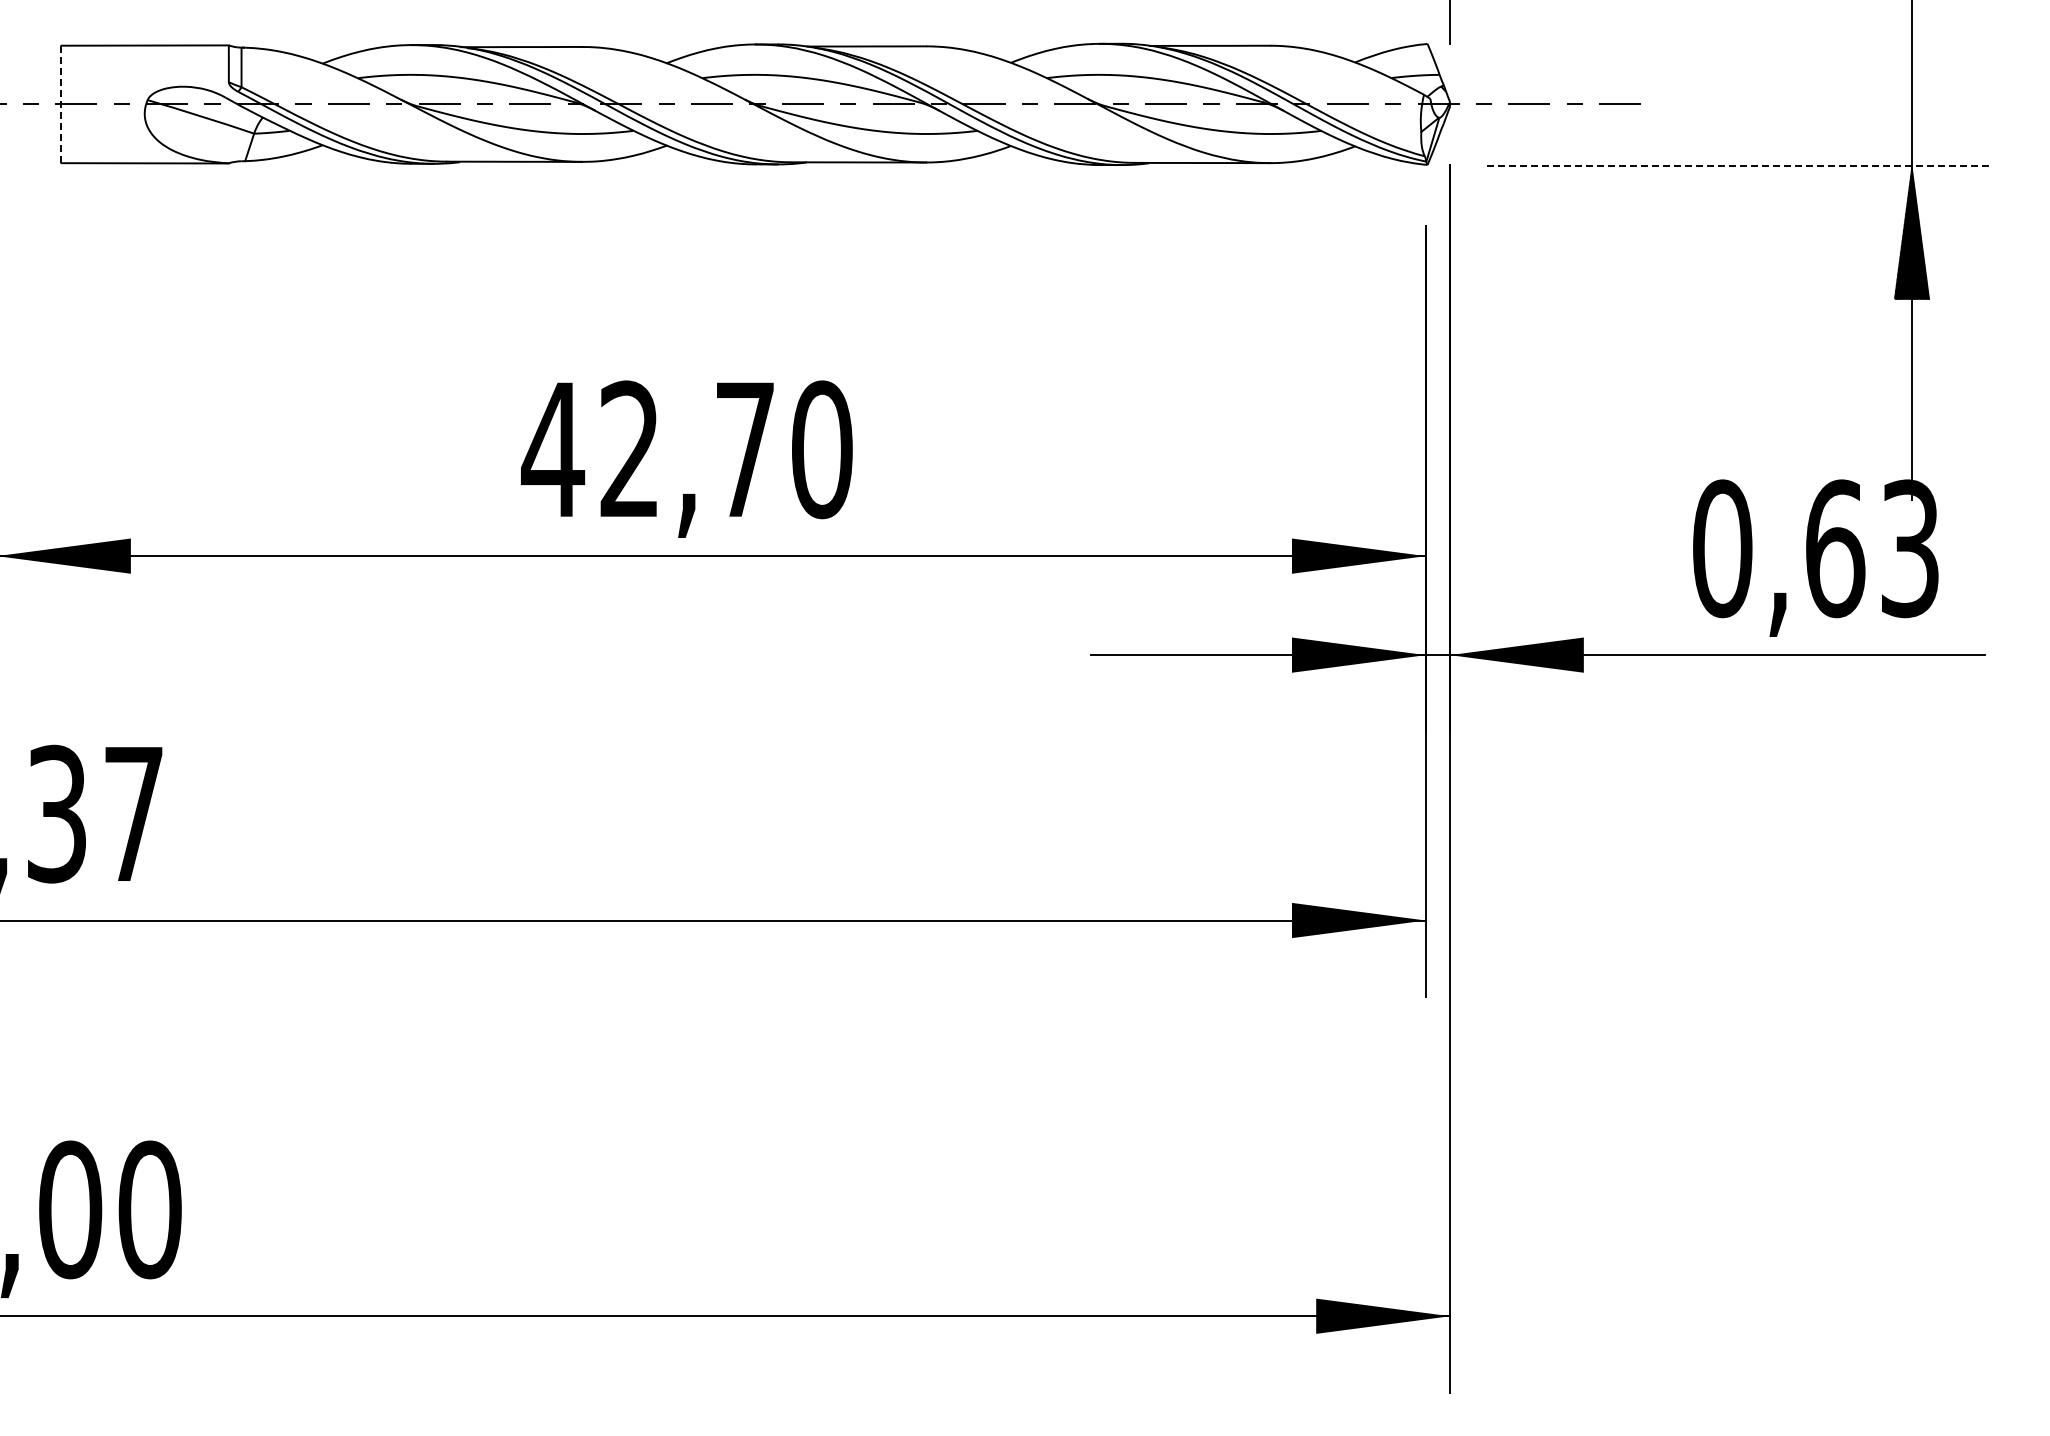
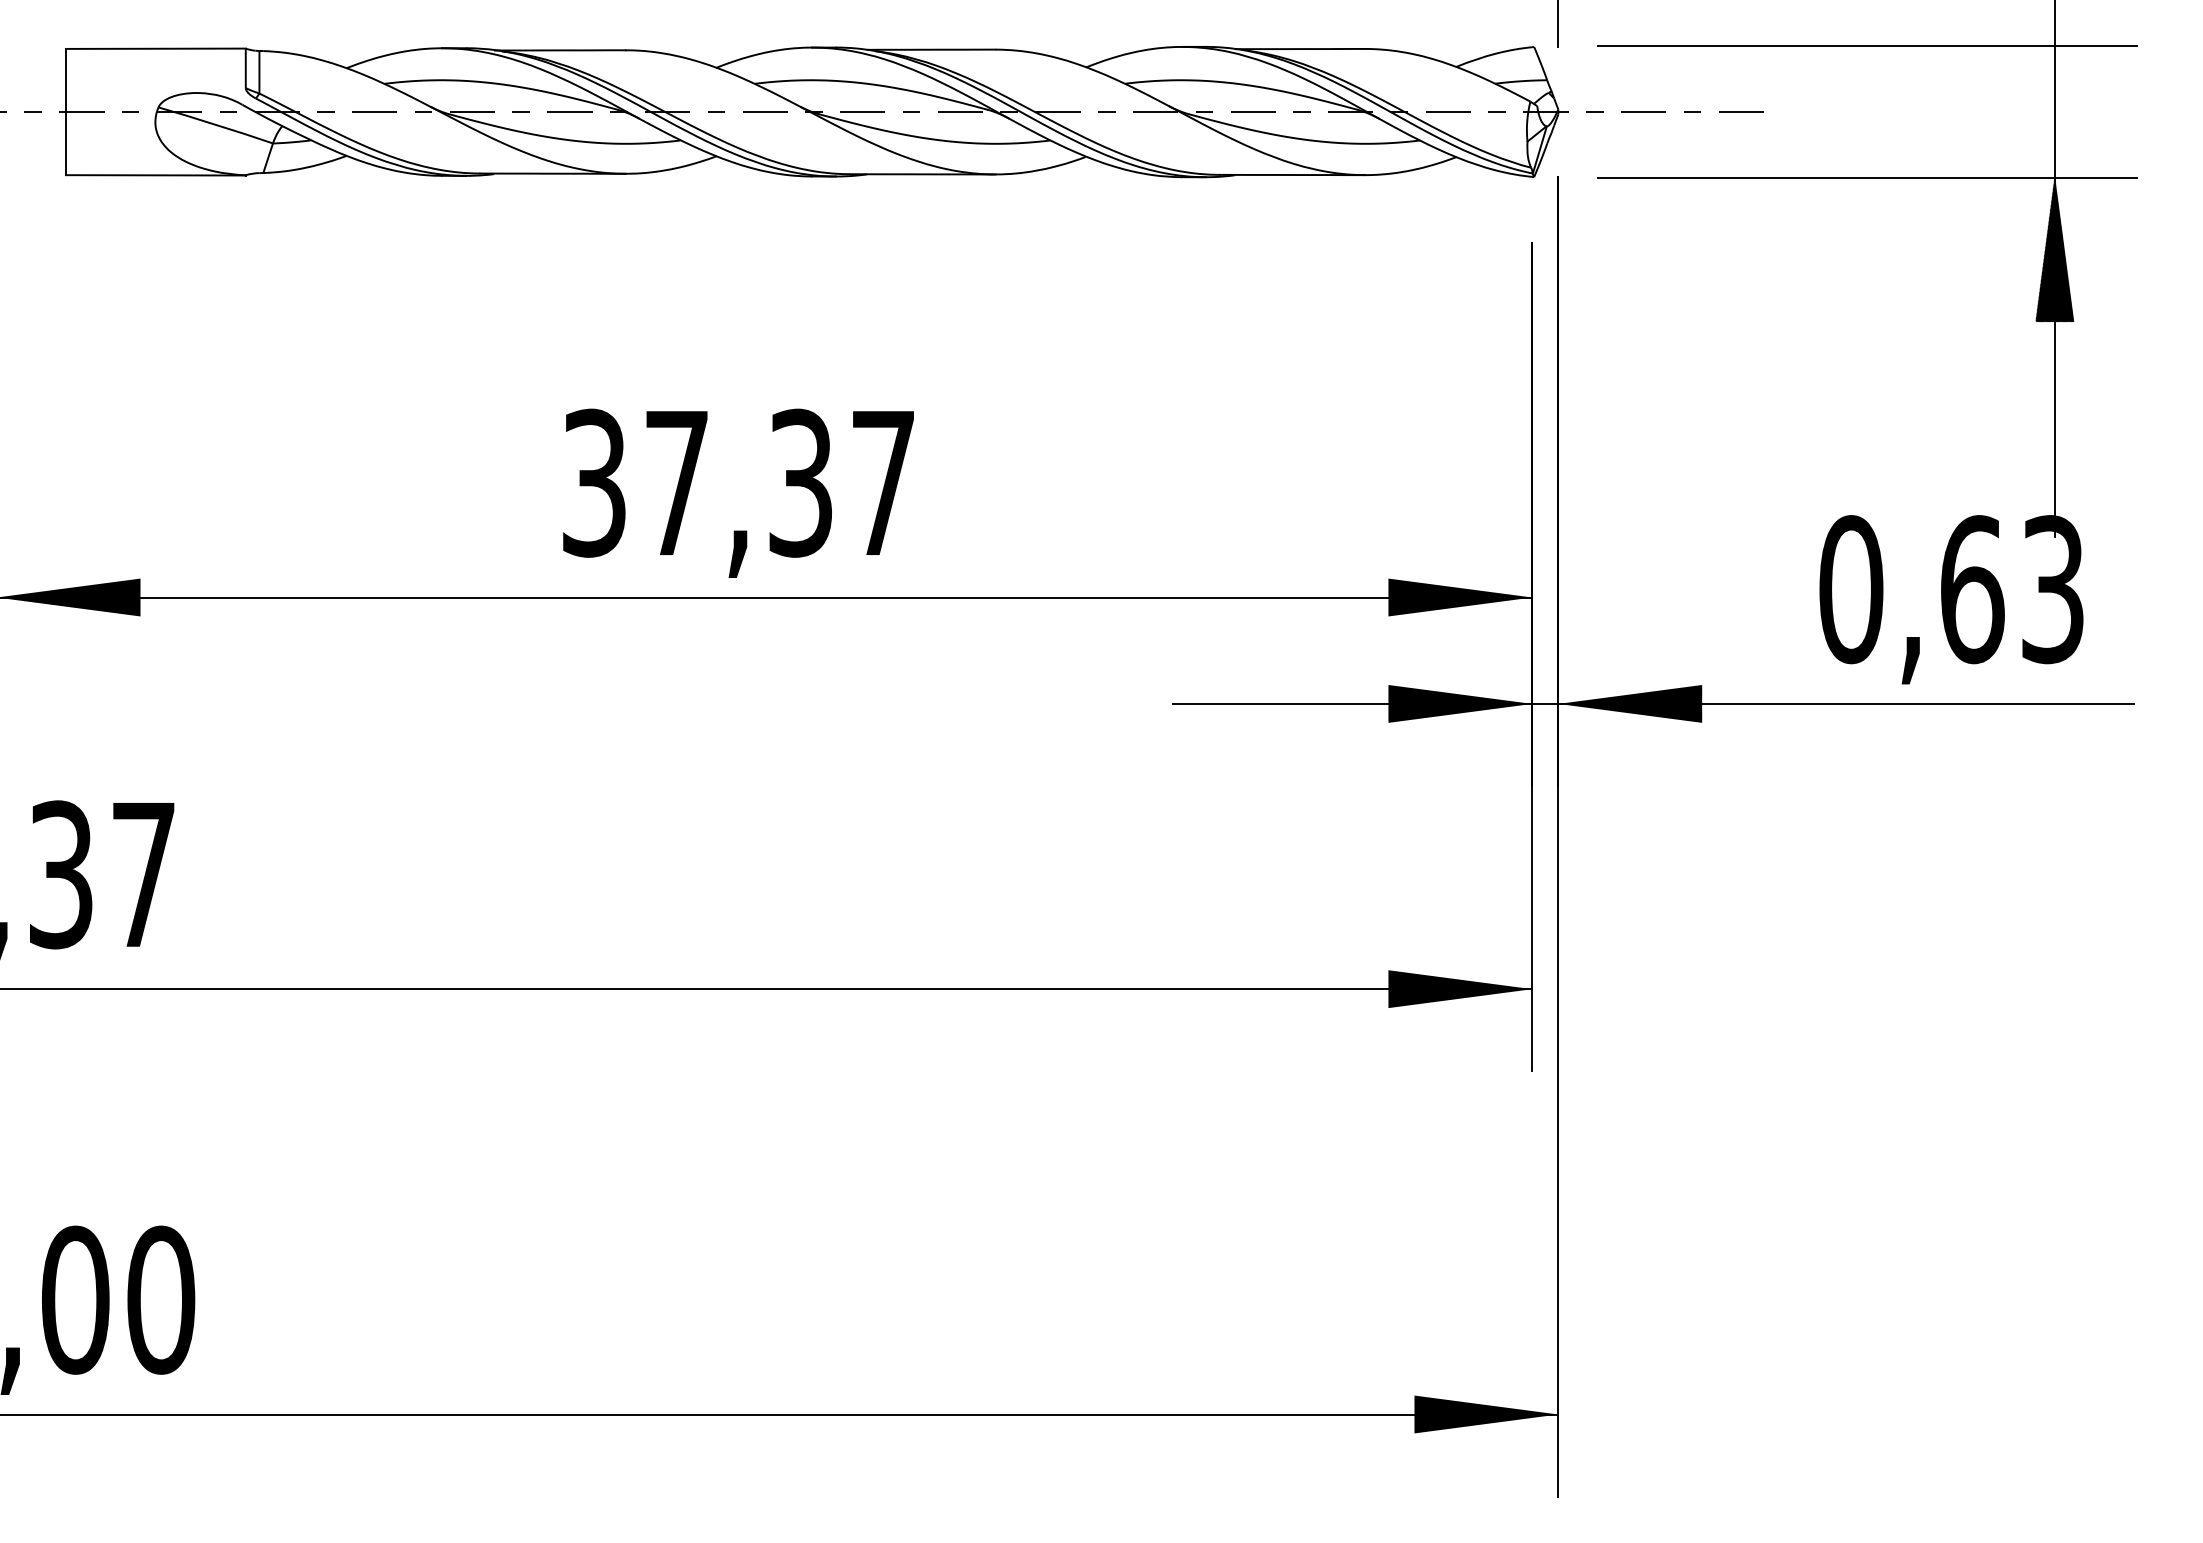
line: (1737, 43) -> (1867, 46), added
line: (61, 104) -> (65, 112), dashed -> solid
line: (1737, 165) -> (1867, 177), dashed -> solid
text: (686, 449) -> (737, 482), 42,70 -> 37,37

